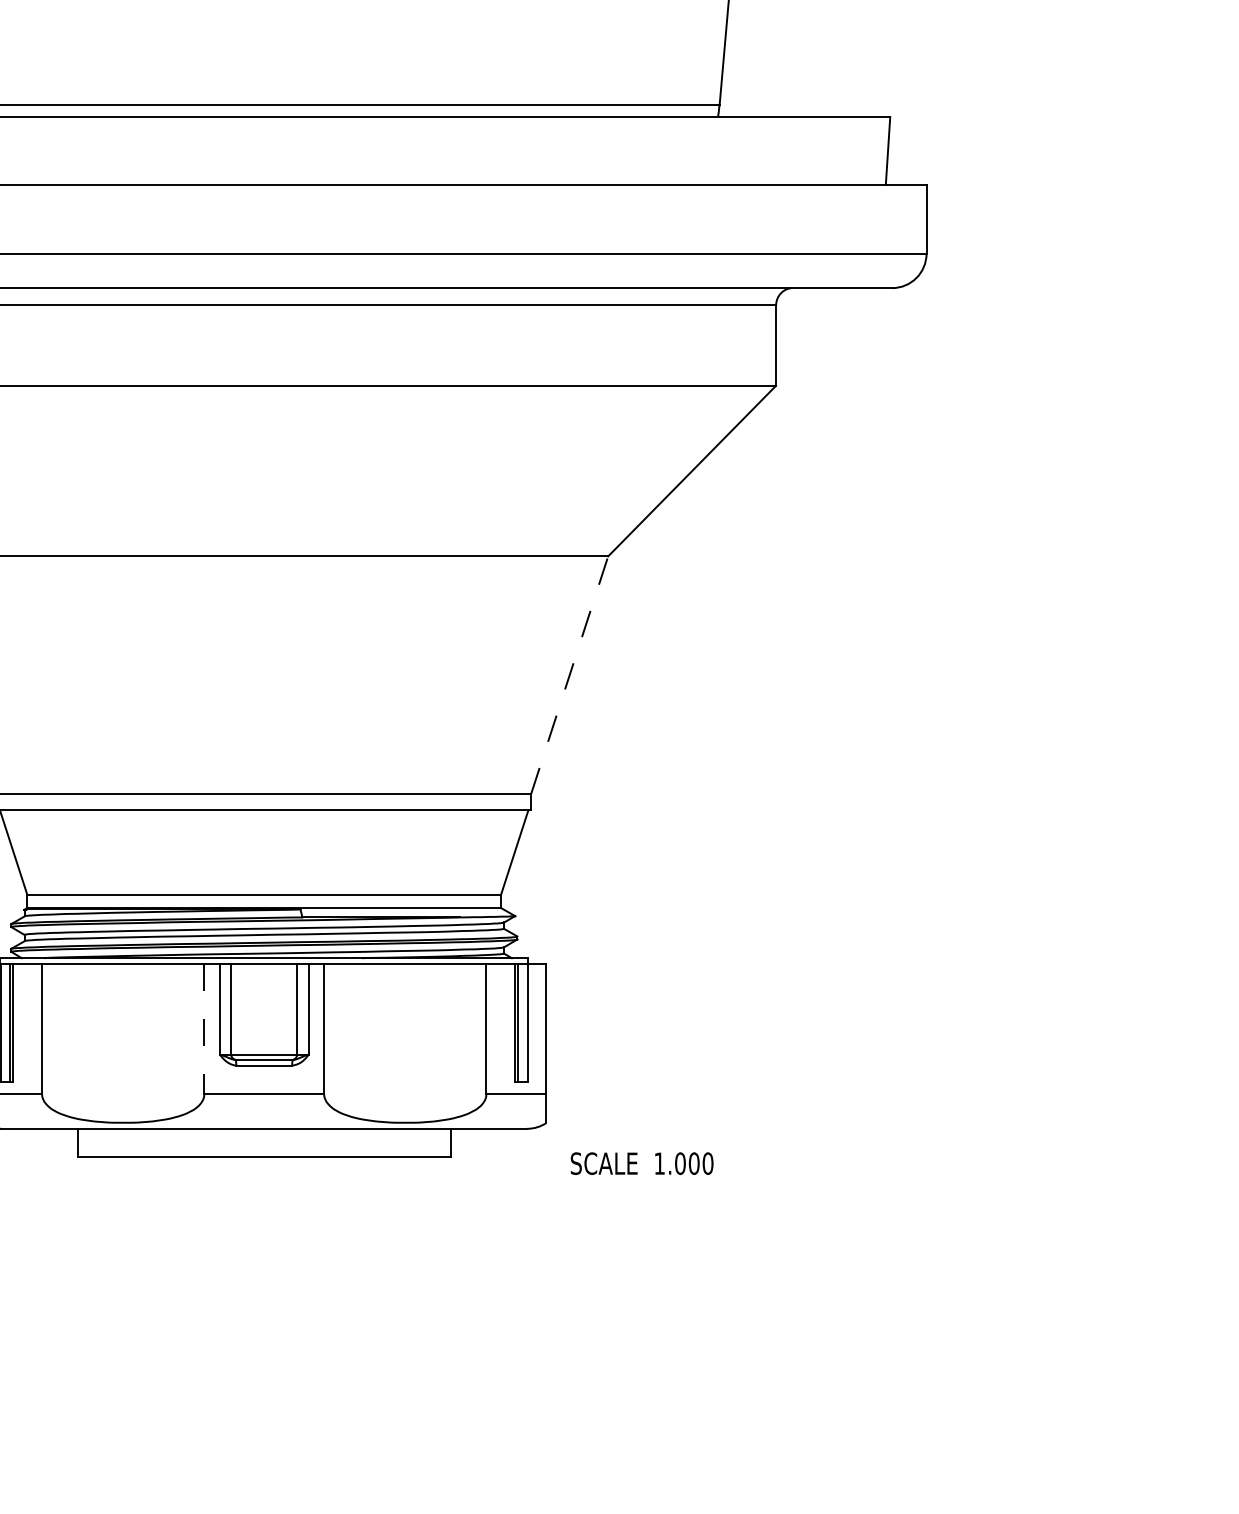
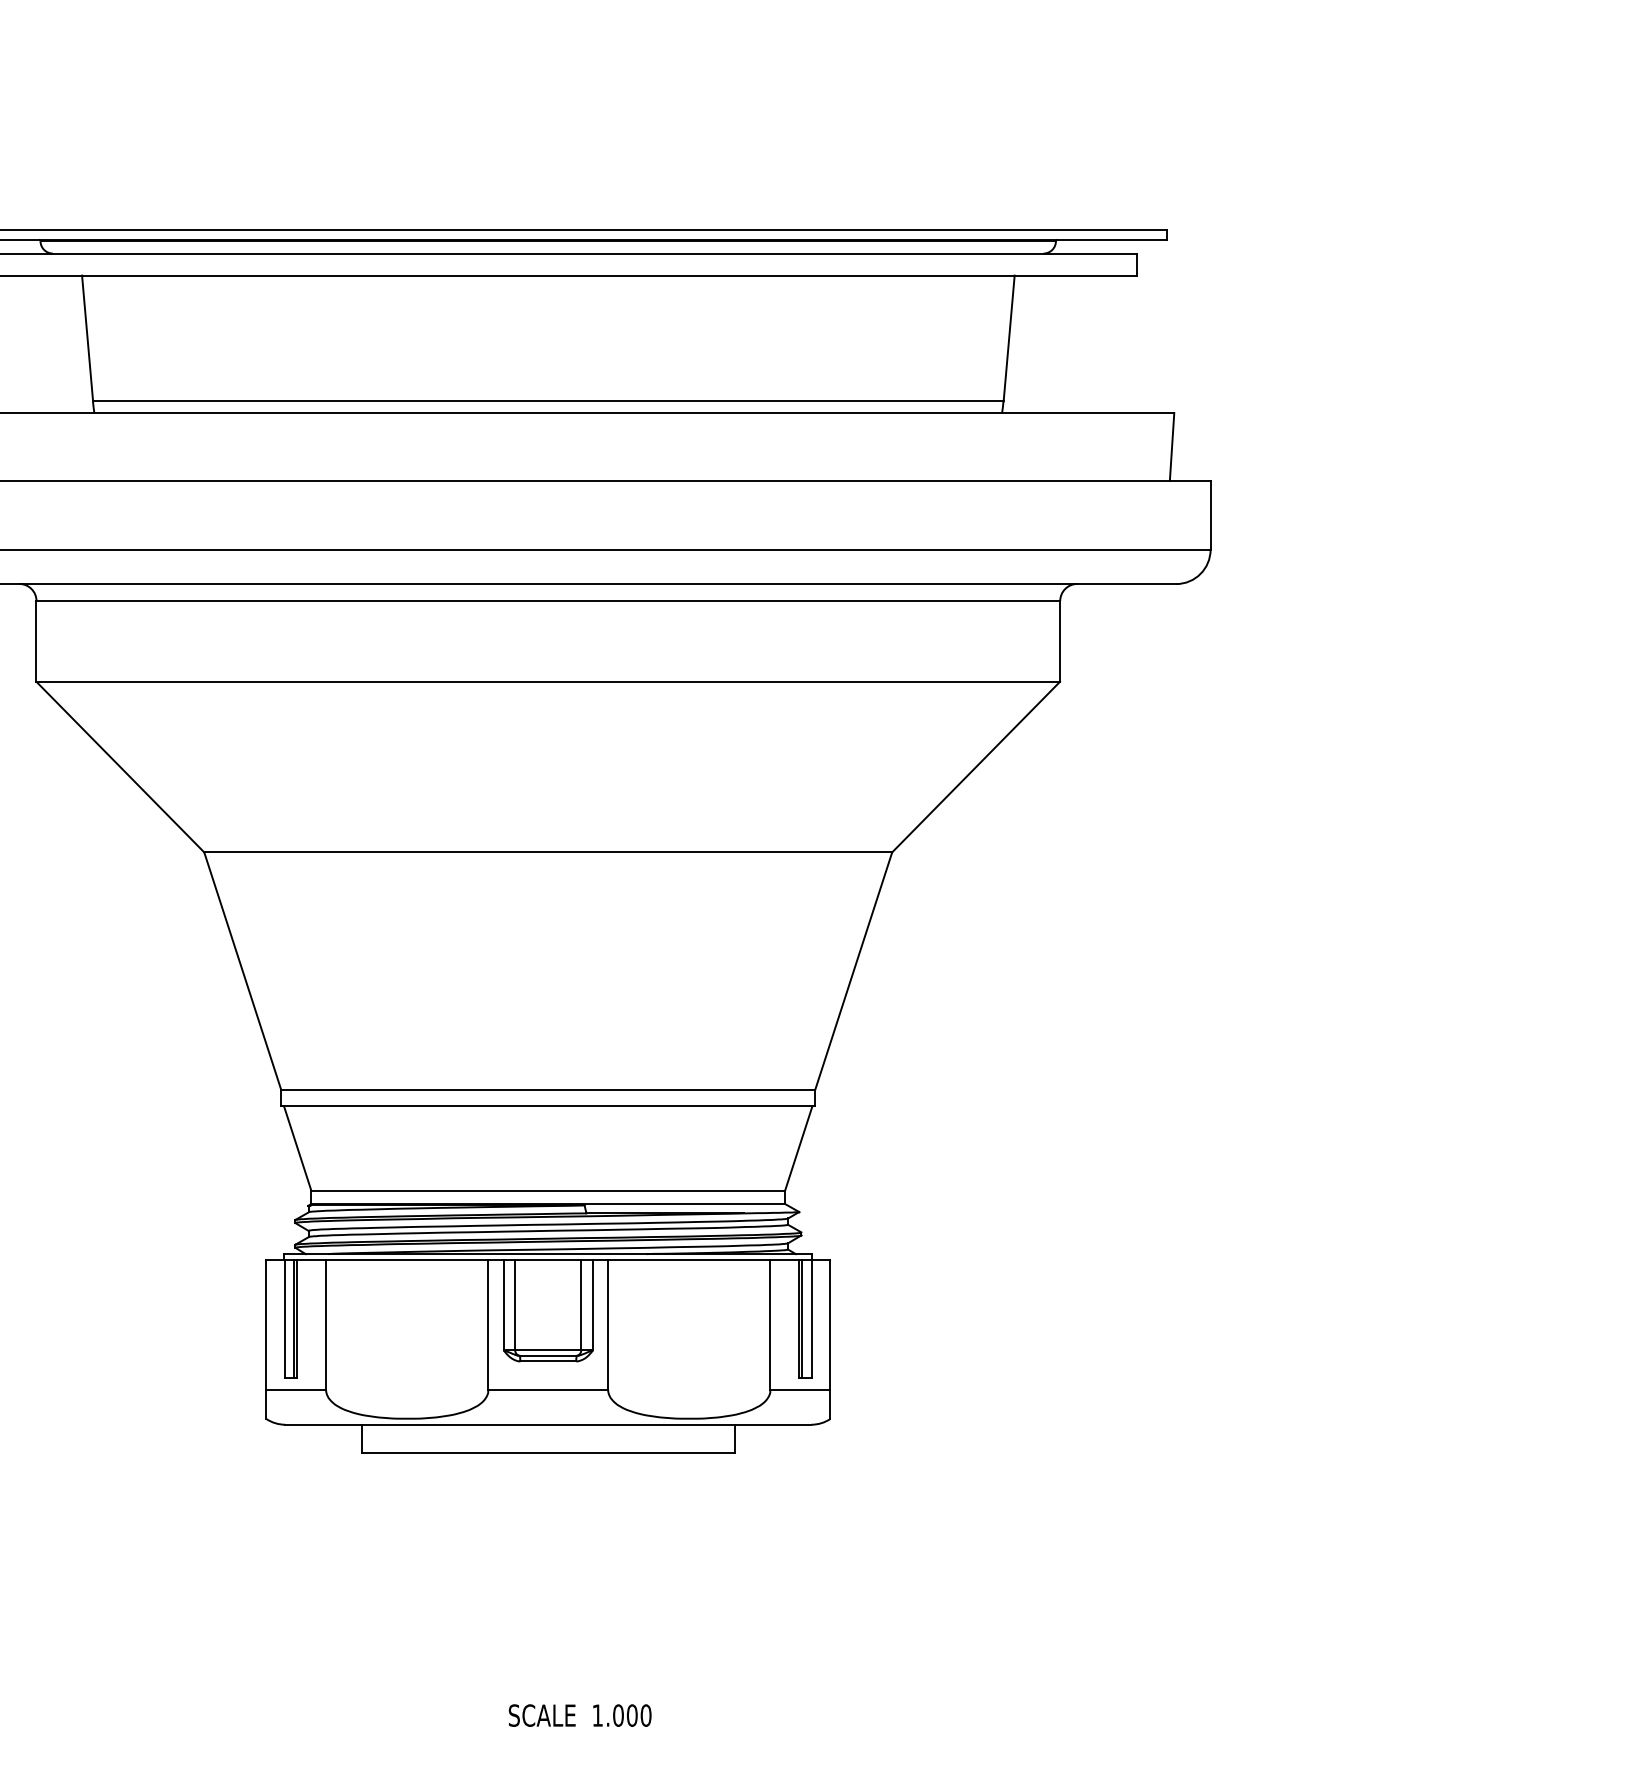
line: (569, 675) -> (853, 971), dashed -> solid
line: (204, 1029) -> (488, 1325), dashed -> solid
text: (641, 1163) -> (579, 1715), moved

